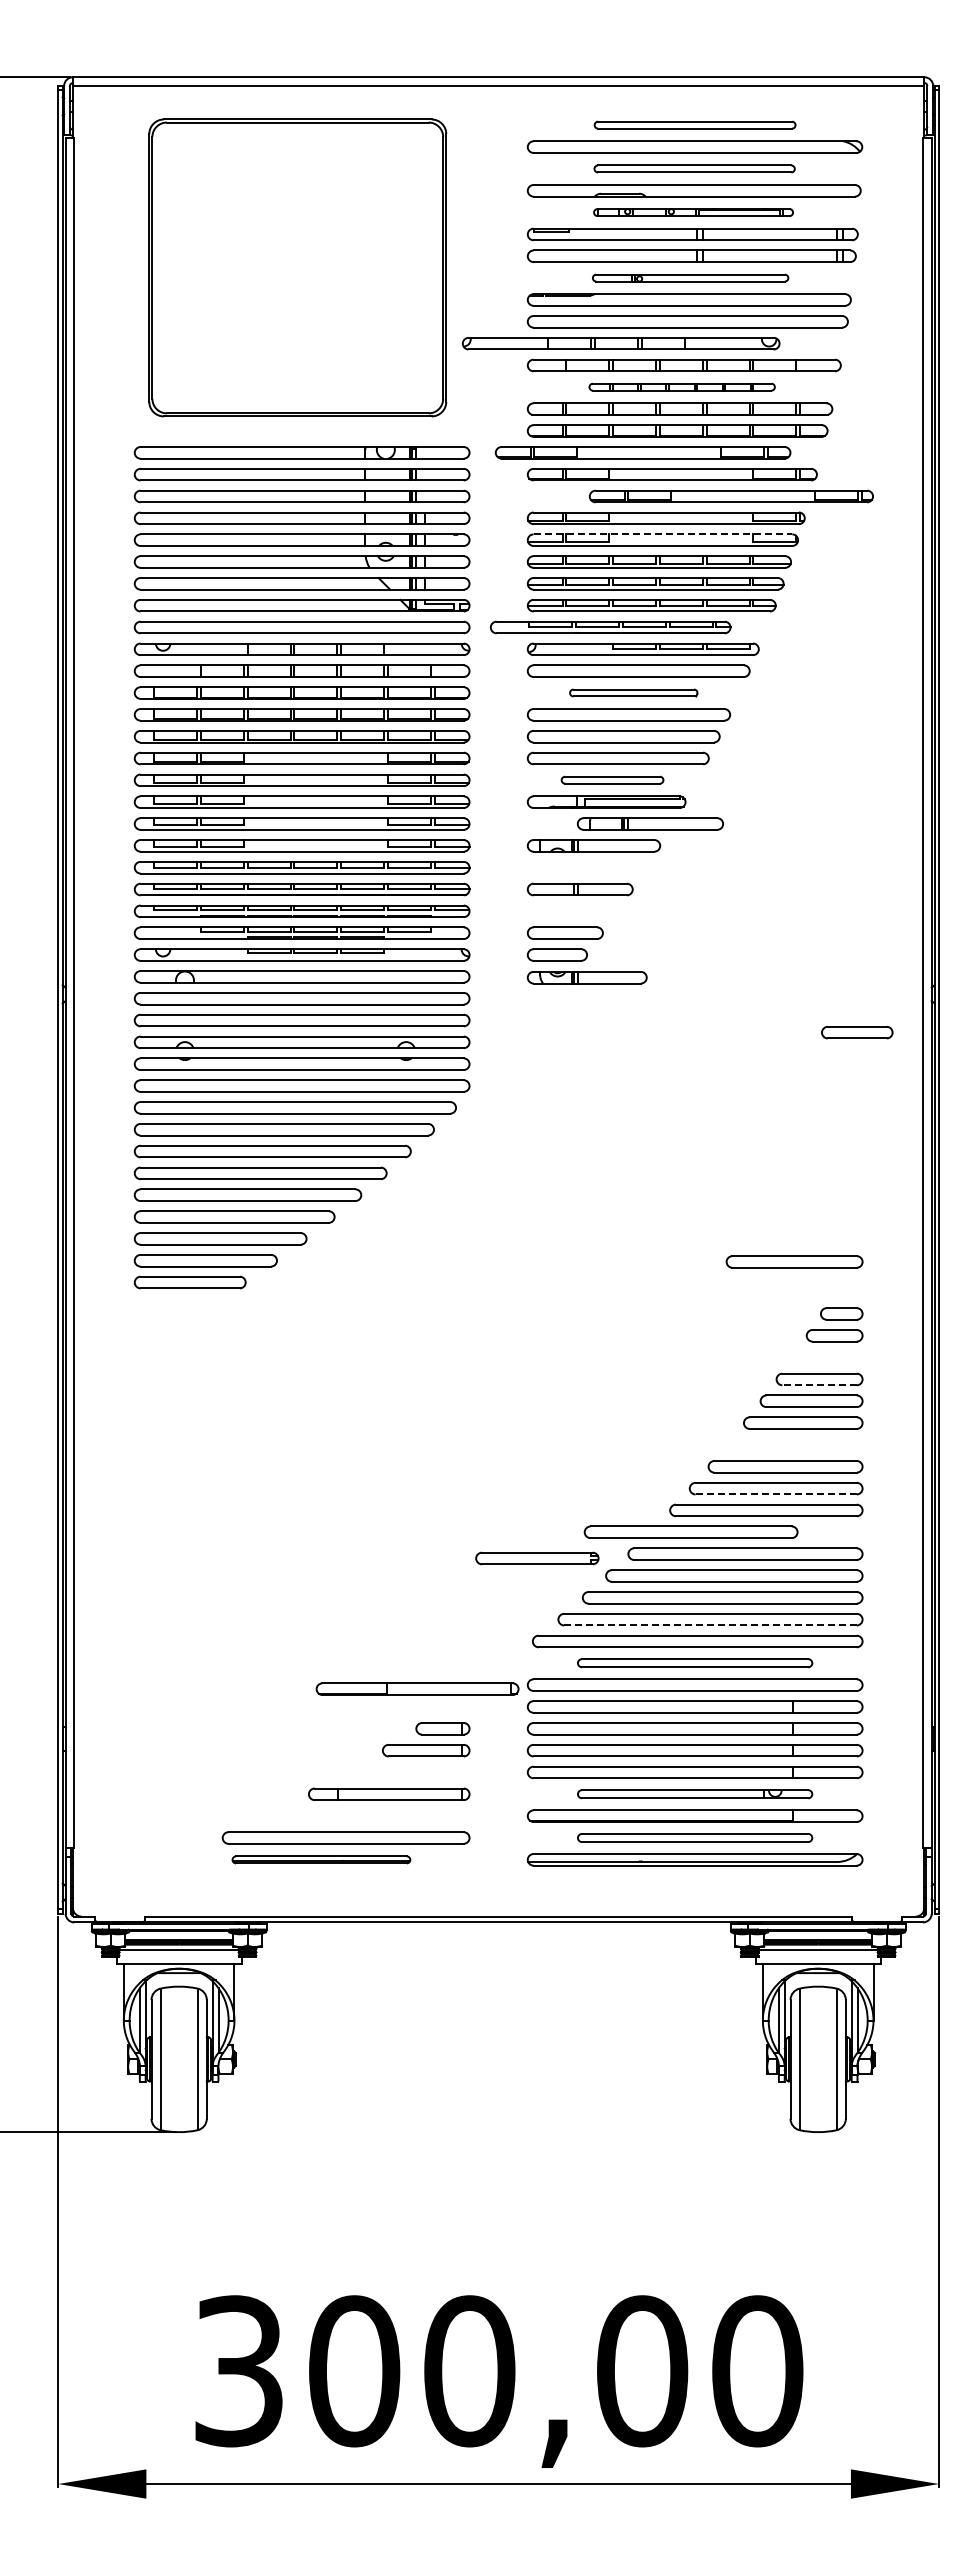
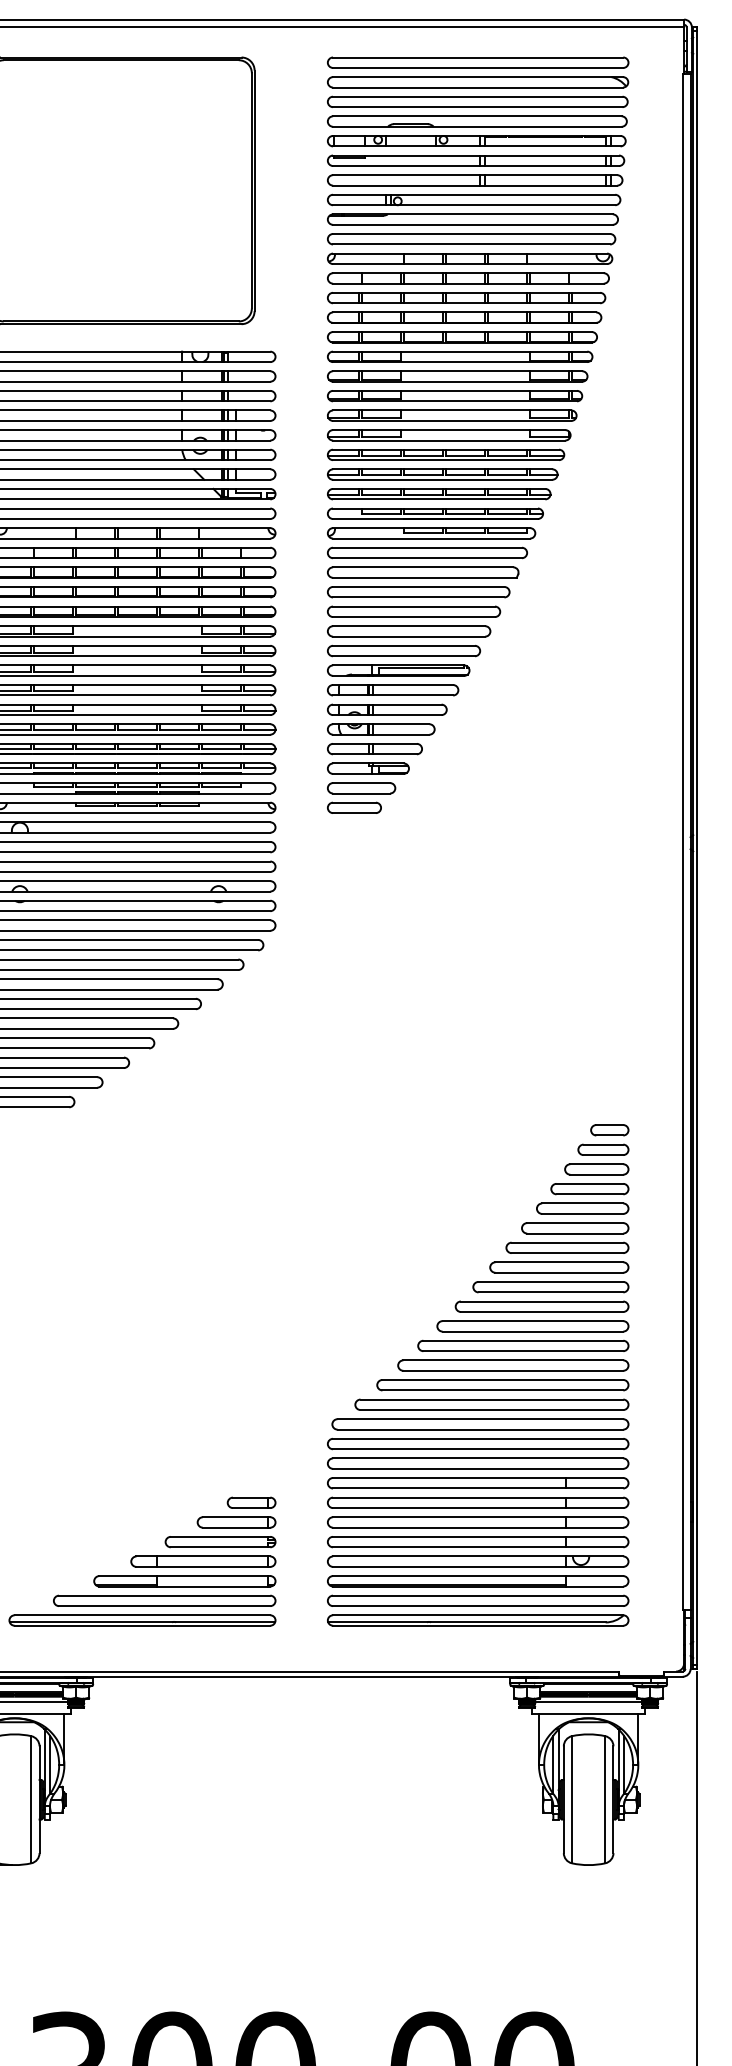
part: (694, 124) -> (477, 62), size x1.67
part: (694, 168) -> (477, 101), size x1.67
part: (693, 212) -> (476, 141), size x1.67
part: (690, 277) -> (473, 199), size x1.67
part: (620, 343) -> (469, 258), moved
part: (681, 386) -> (465, 297), size x1.67
part: (642, 452) -> (459, 356), moved
part: (730, 496) -> (454, 396), moved
line: (663, 534) -> (449, 430), dashed -> solid
part: (610, 627) -> (435, 513), moved
part: (633, 692) -> (422, 572), size x1.67
part: (612, 779) -> (403, 650), size x1.67
part: (649, 823) -> (392, 689), moved
part: (572, 910) -> (367, 767), added
part: (586, 977) -> (380, 729), moved
part: (857, 1032) -> (597, 1169), moved
part: (794, 1261) -> (567, 1247), moved
line: (819, 1385) -> (589, 1194), dashed -> solid
line: (776, 1494) -> (551, 1292), dashed -> solid
part: (690, 1531) -> (532, 1325), moved
part: (537, 1558) -> (220, 1542), moved
line: (709, 1625) -> (491, 1410), dashed -> solid
part: (694, 1662) -> (477, 1443), size x1.43
part: (417, 1688) -> (184, 1580), moved
part: (694, 1793) -> (477, 1560), size x1.43
part: (694, 1837) -> (477, 1600), size x1.43
part: (321, 1859) -> (142, 1620), size x1.67

